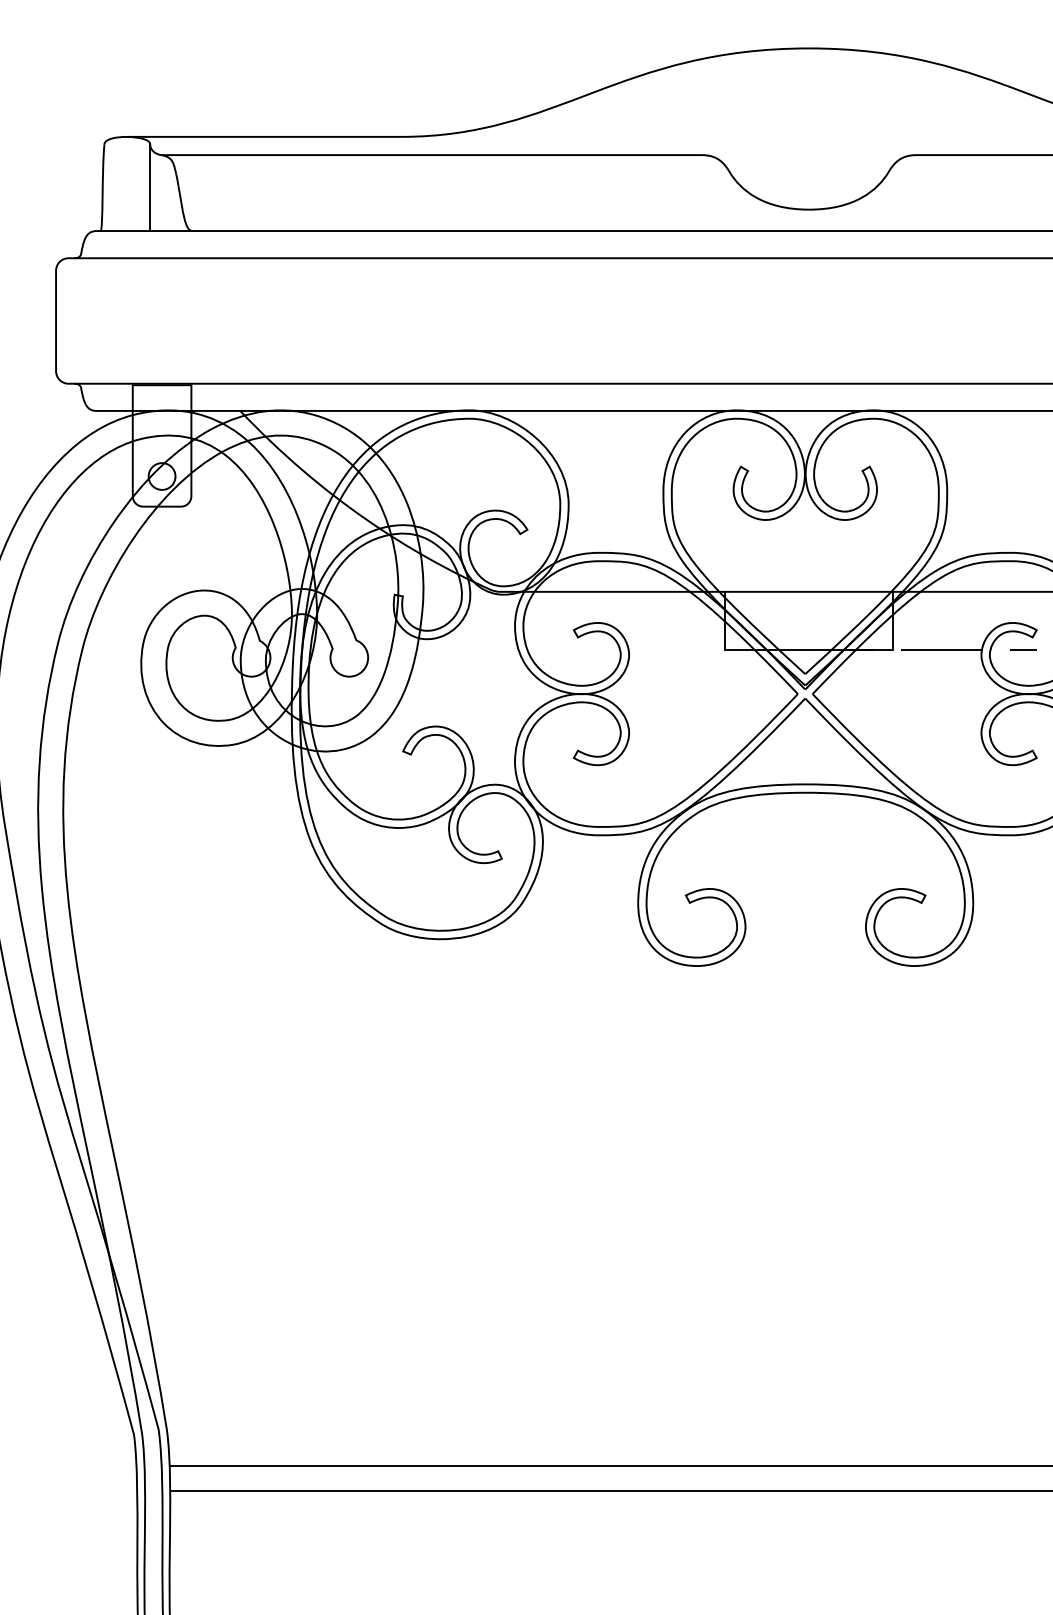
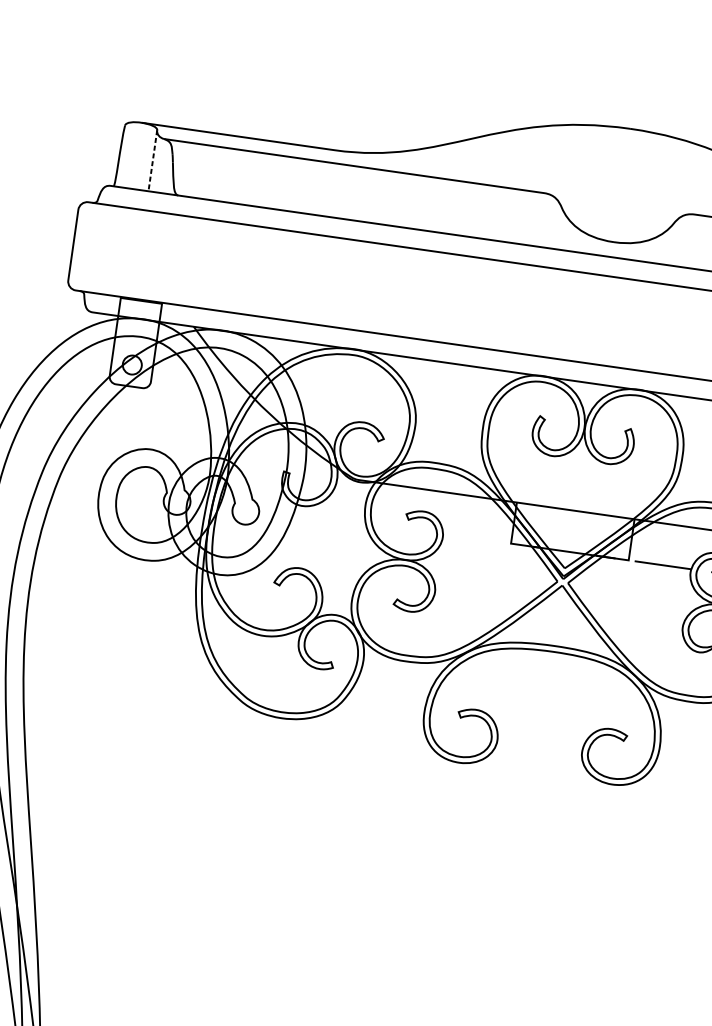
line: (150, 188) -> (152, 161), solid -> dashed

